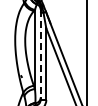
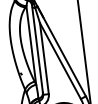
line: (40, 53) -> (37, 48), dashed -> solid

